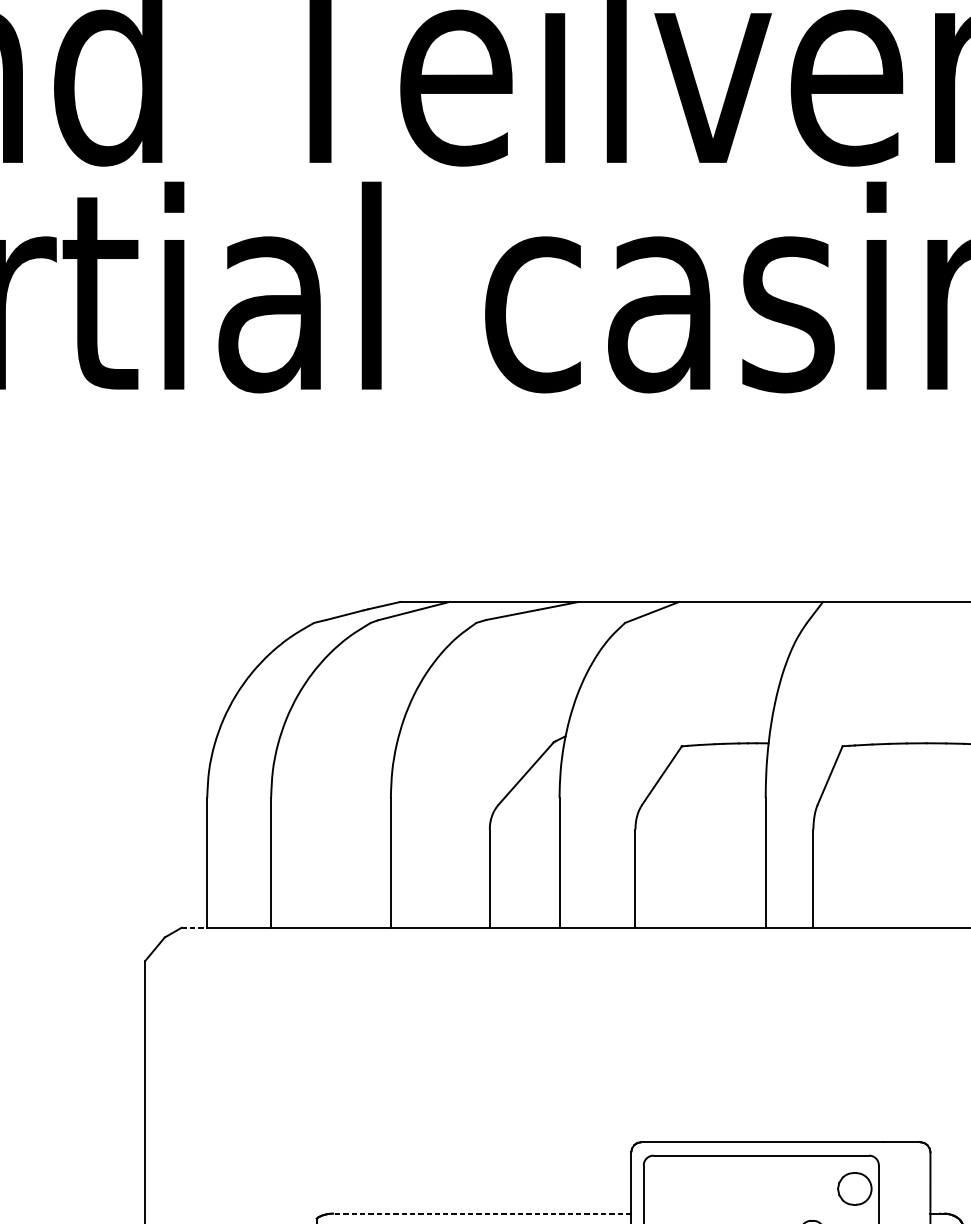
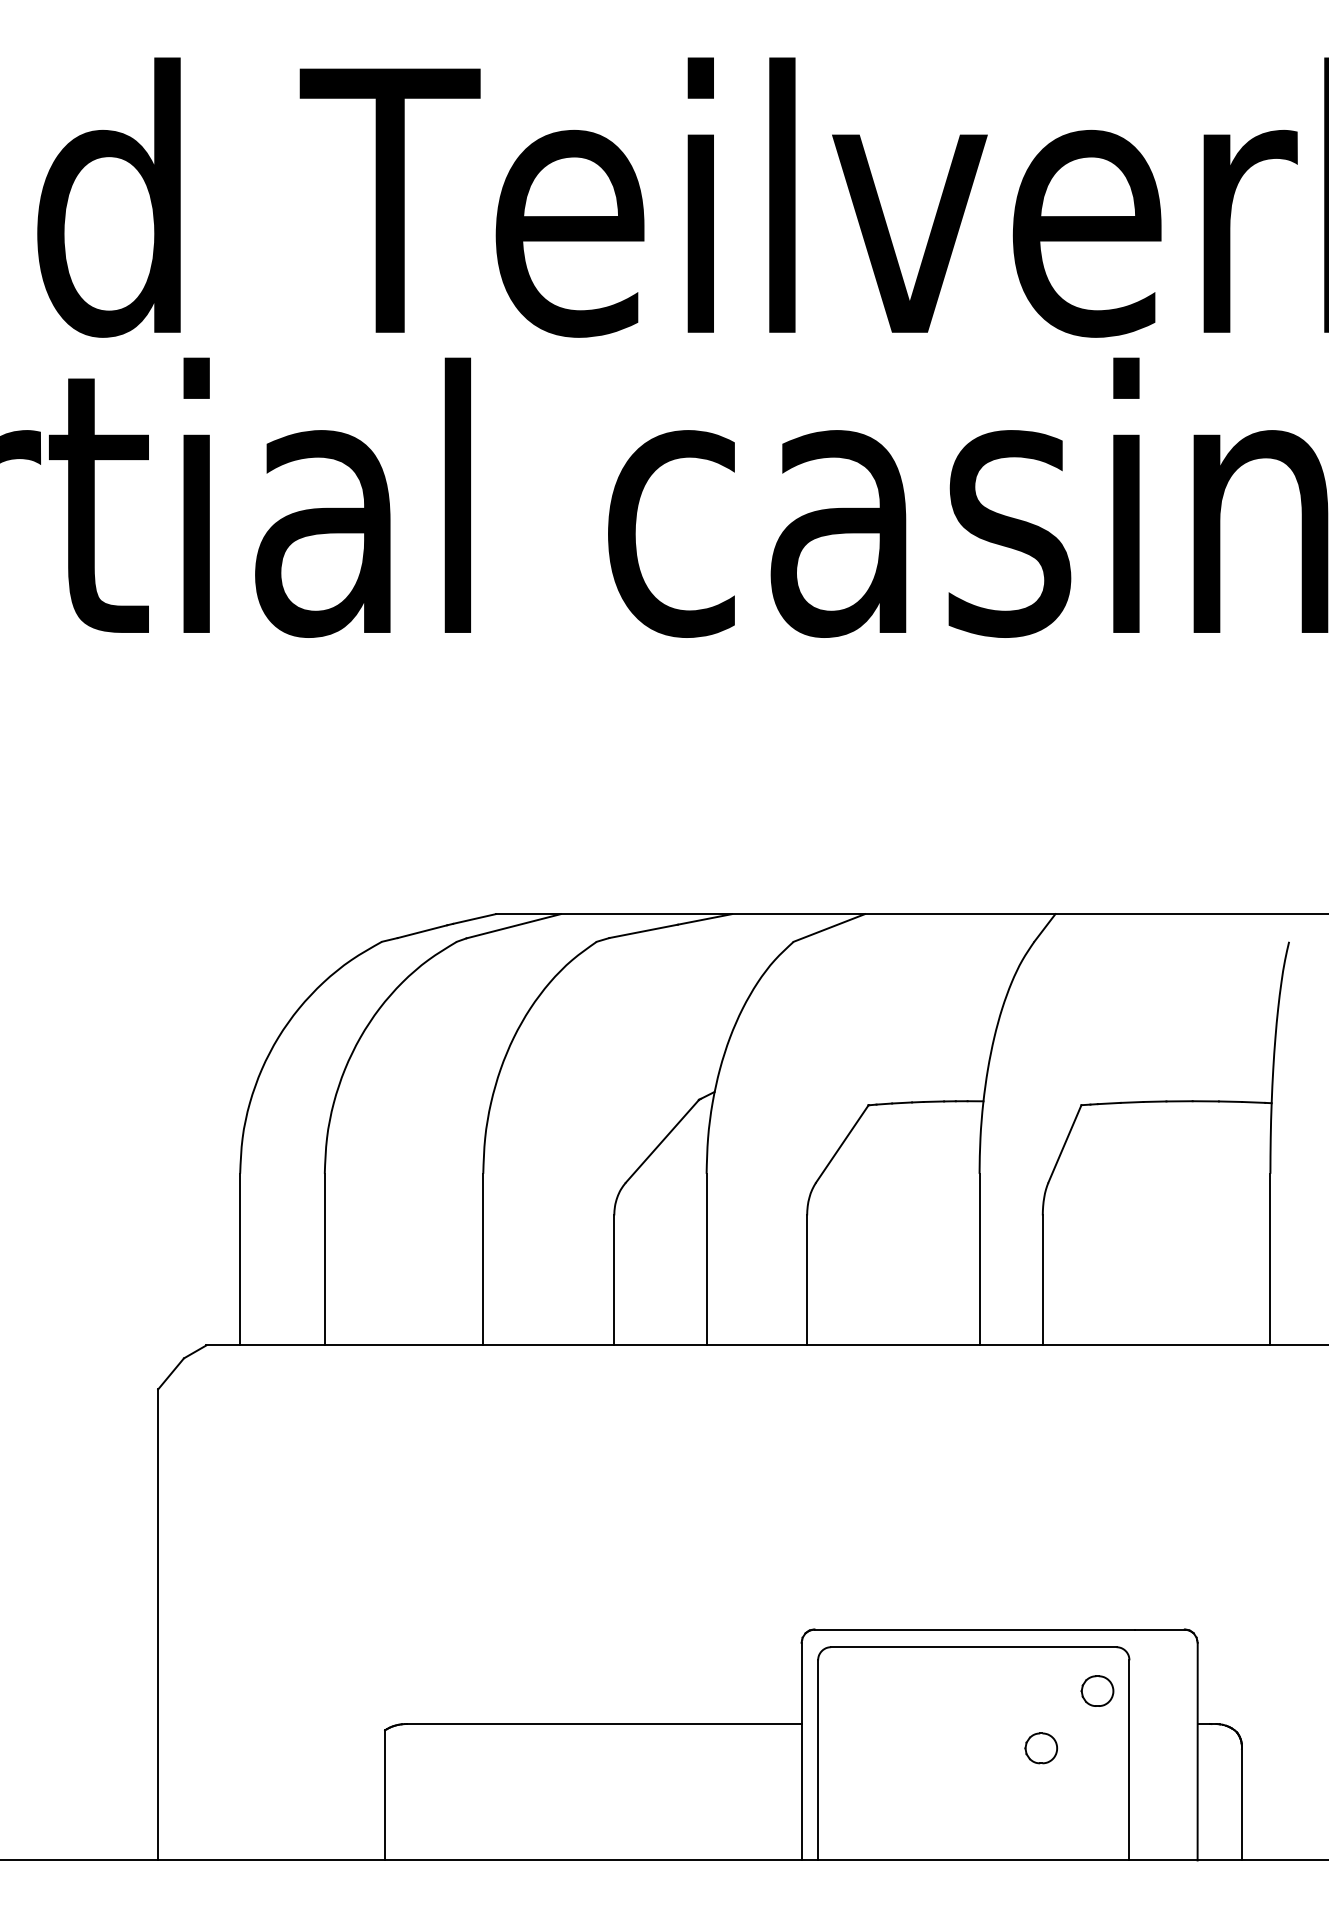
line: (194, 927) -> (223, 1345), dashed -> solid
part: (854, 1188) -> (1097, 1690), size x0.71
line: (481, 1214) -> (603, 1724), dashed -> solid

